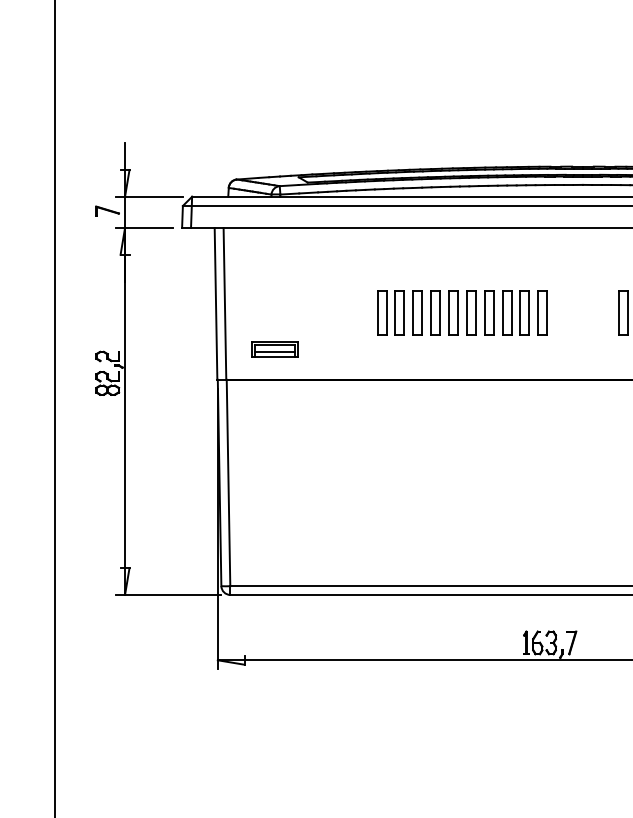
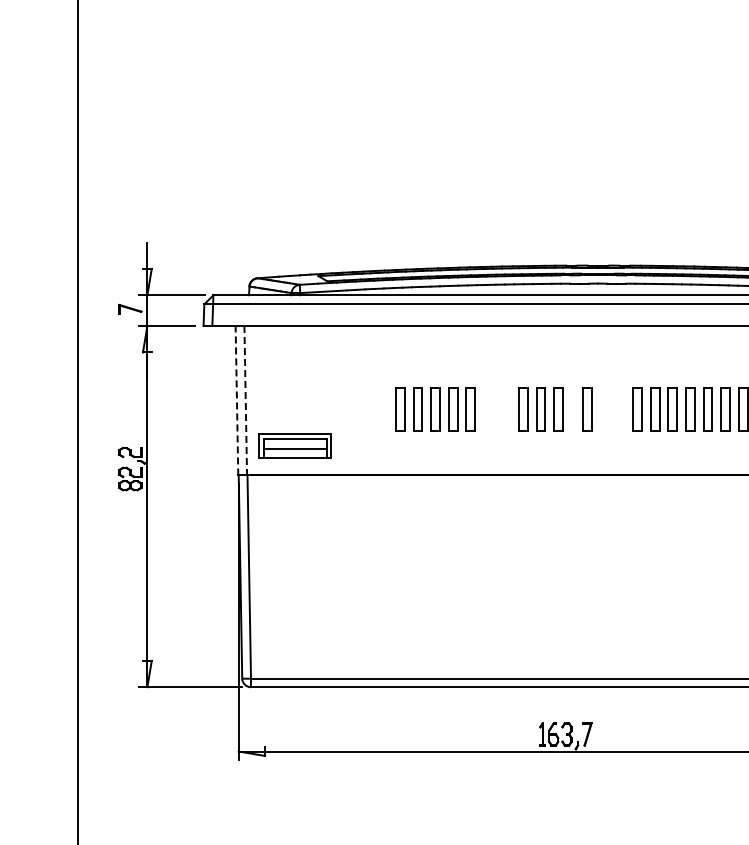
line: (215, 303) -> (236, 400), solid -> dashed
line: (224, 303) -> (245, 400), solid -> dashed
part: (479, 312) -> (496, 409), removed
part: (572, 312) -> (587, 409), added
part: (274, 349) -> (294, 445), size x1.6

